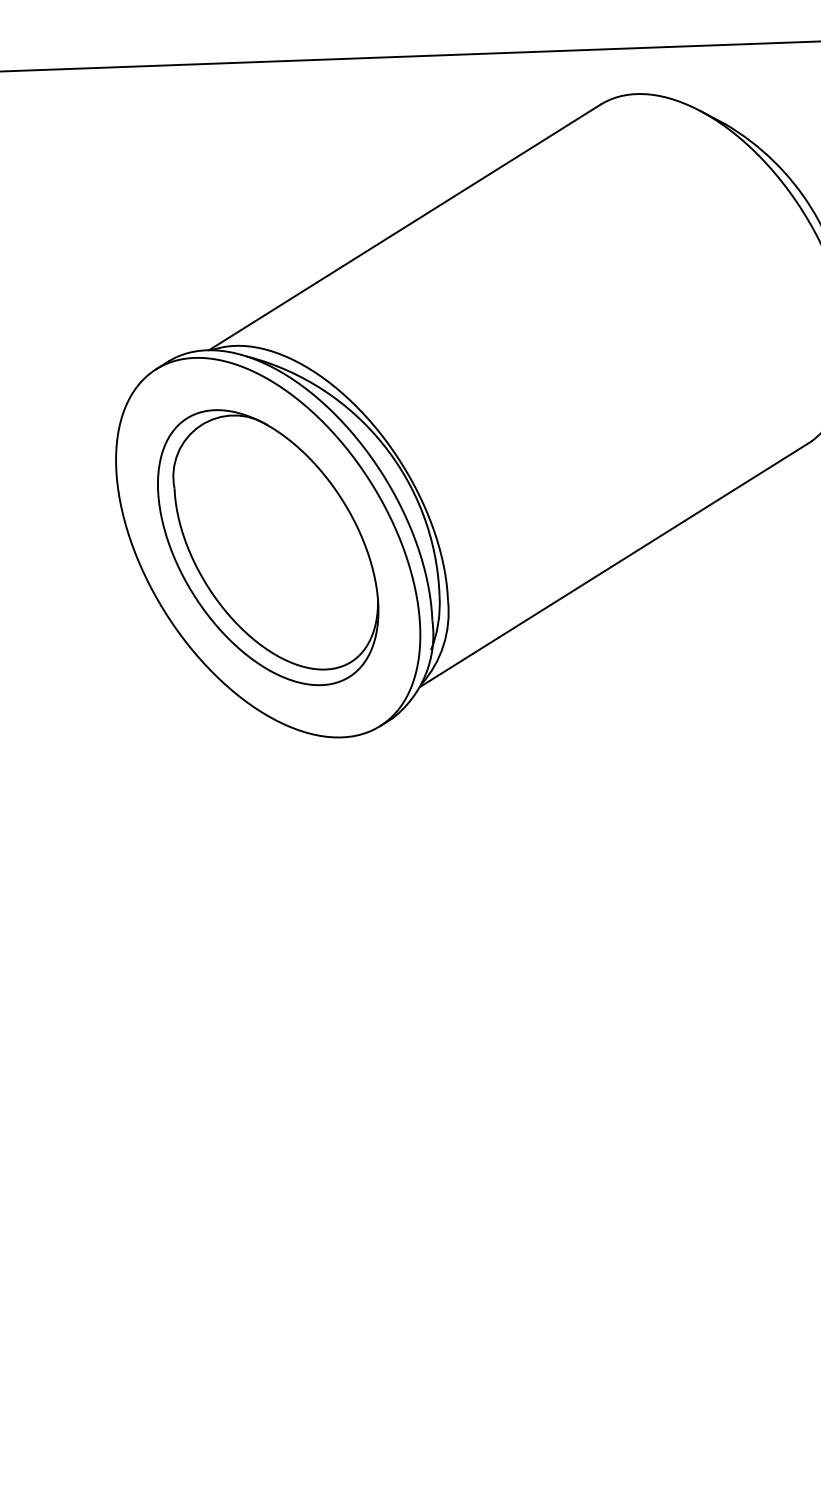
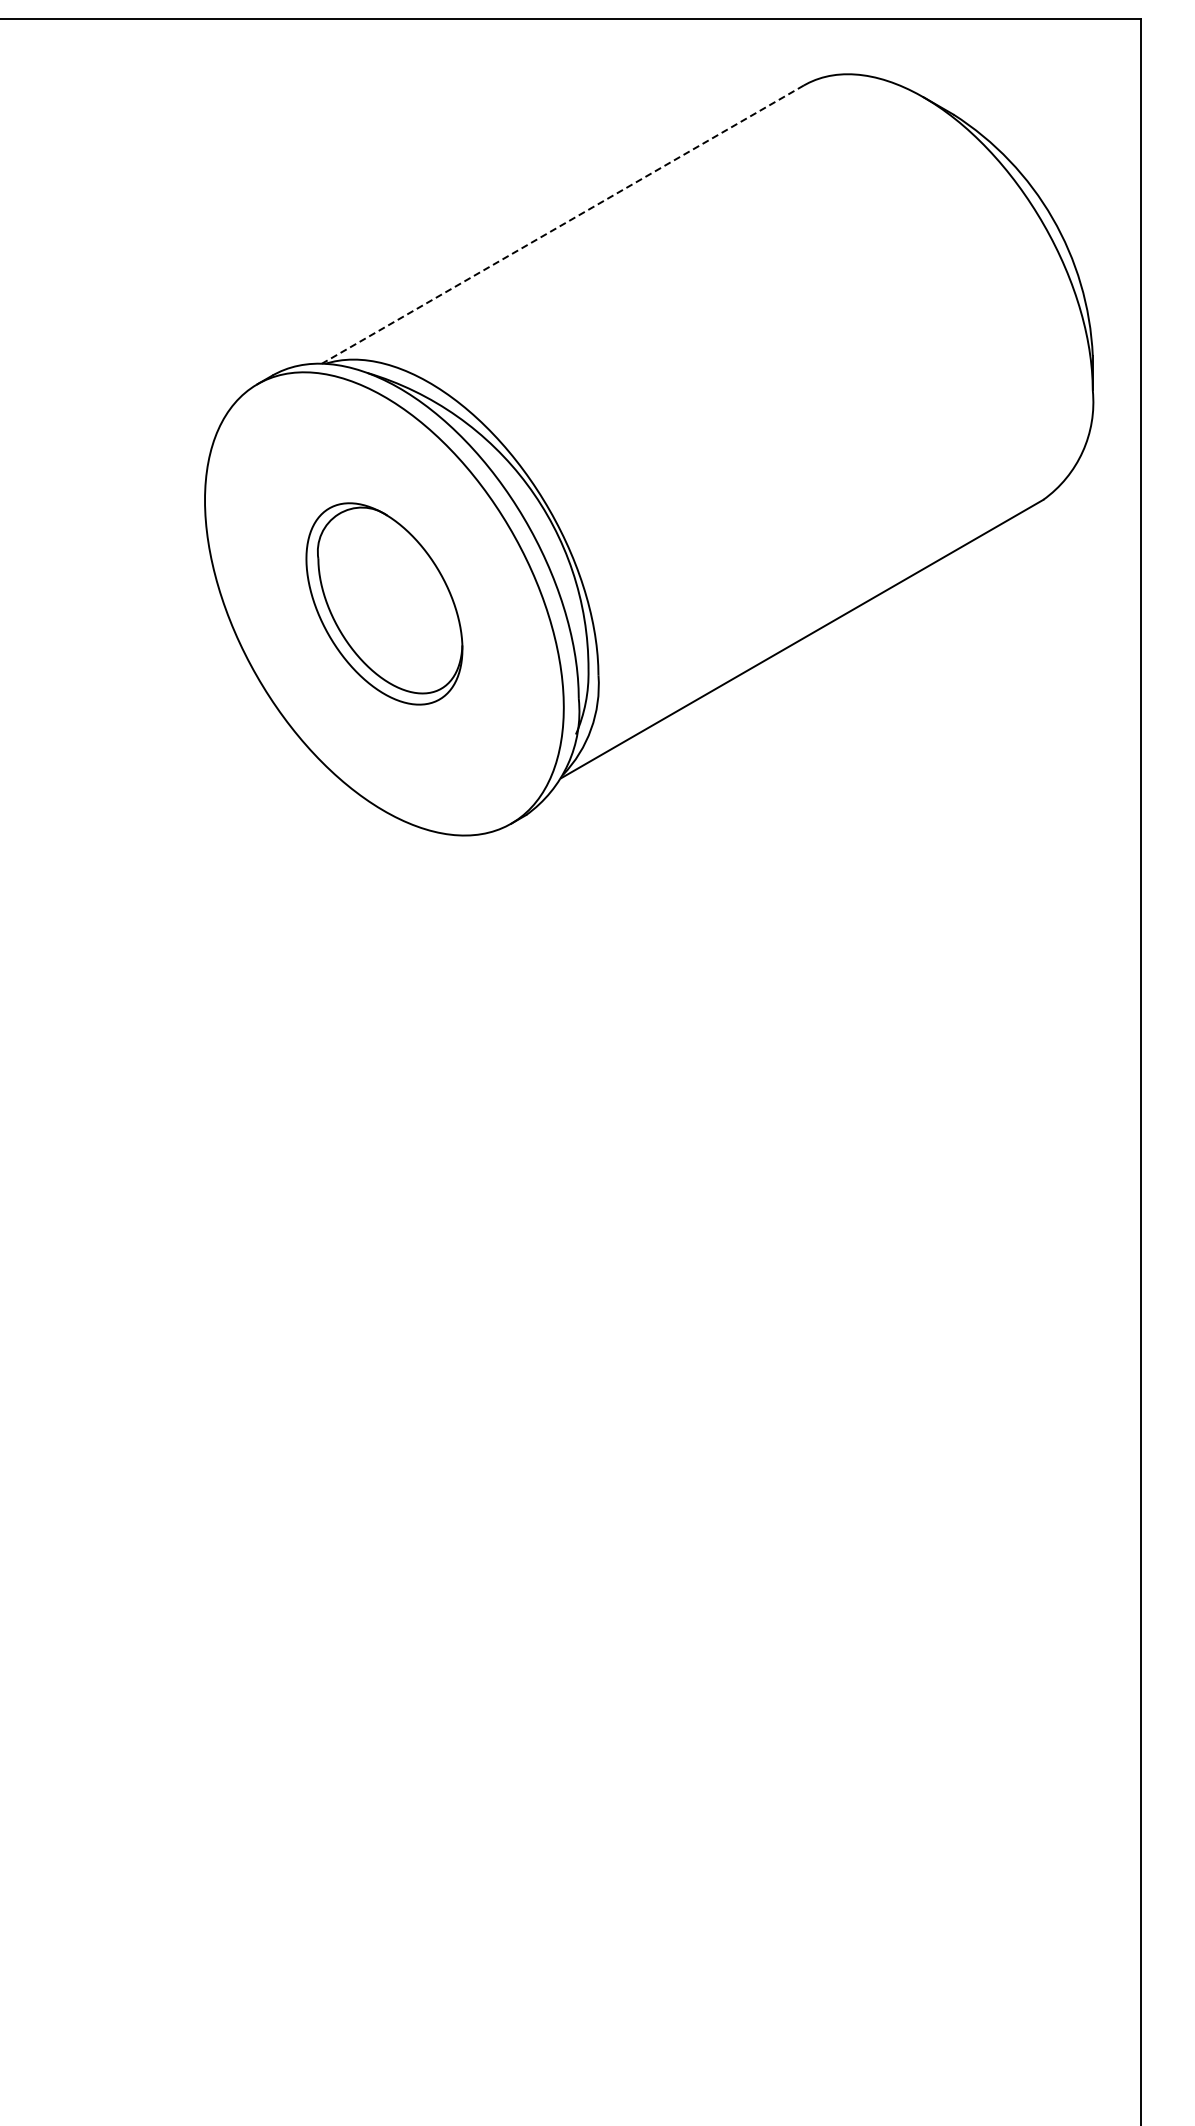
line: (404, 227) -> (562, 224), solid -> dashed
part: (268, 547) -> (384, 603), size x0.6

